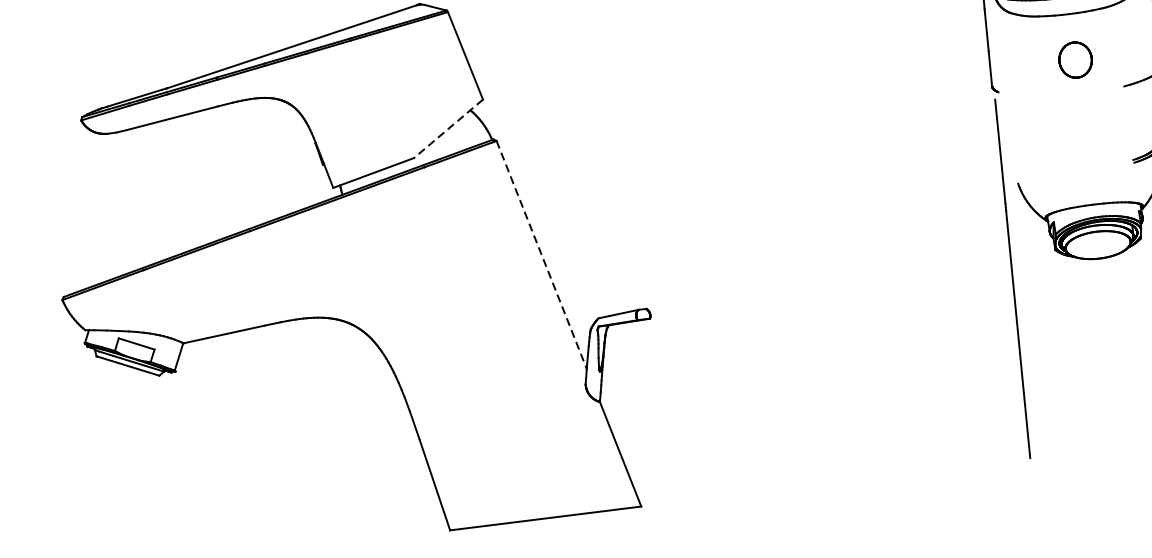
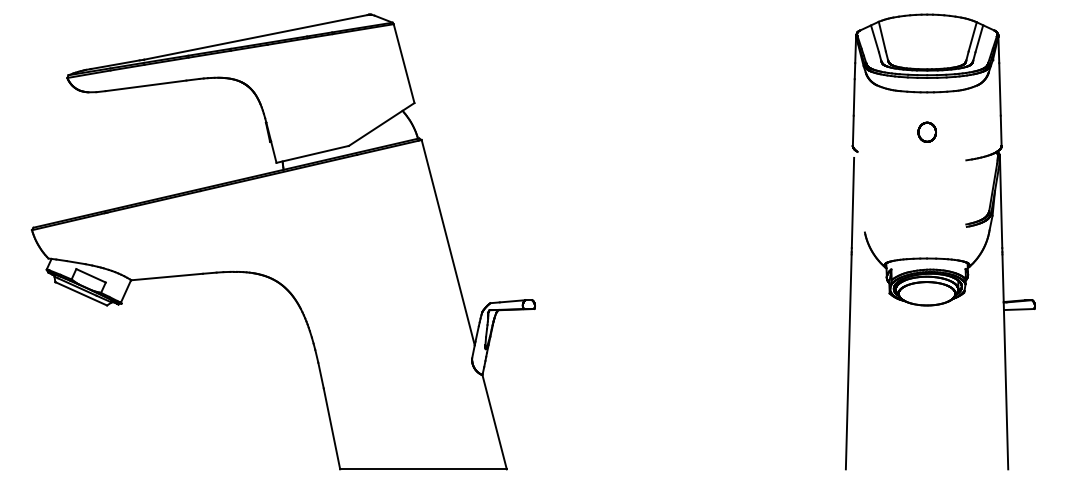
part: (1074, 59) -> (926, 131), size x0.62
line: (448, 128) -> (381, 124), dashed -> solid
line: (542, 255) -> (448, 243), dashed -> solid

